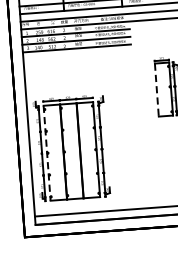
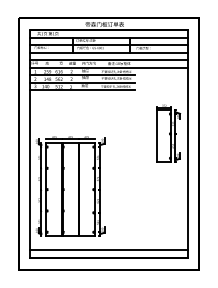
line: (156, 90) -> (157, 136), dashed -> solid
line: (47, 154) -> (46, 190), dashed -> solid

